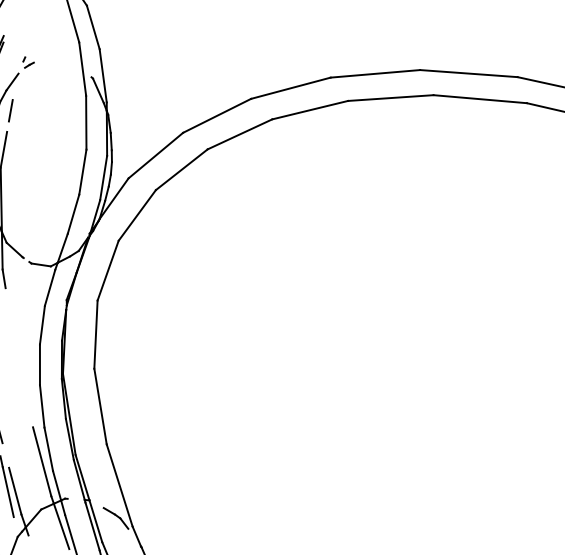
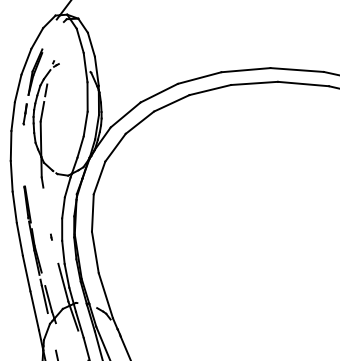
part: (20, 377) -> (51, 236), added

